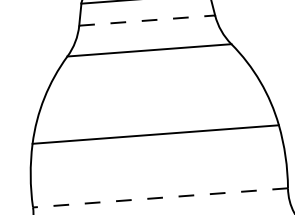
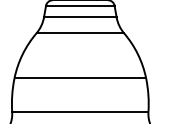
line: (147, 20) -> (80, 17), dashed -> solid
line: (159, 198) -> (79, 112), dashed -> solid

